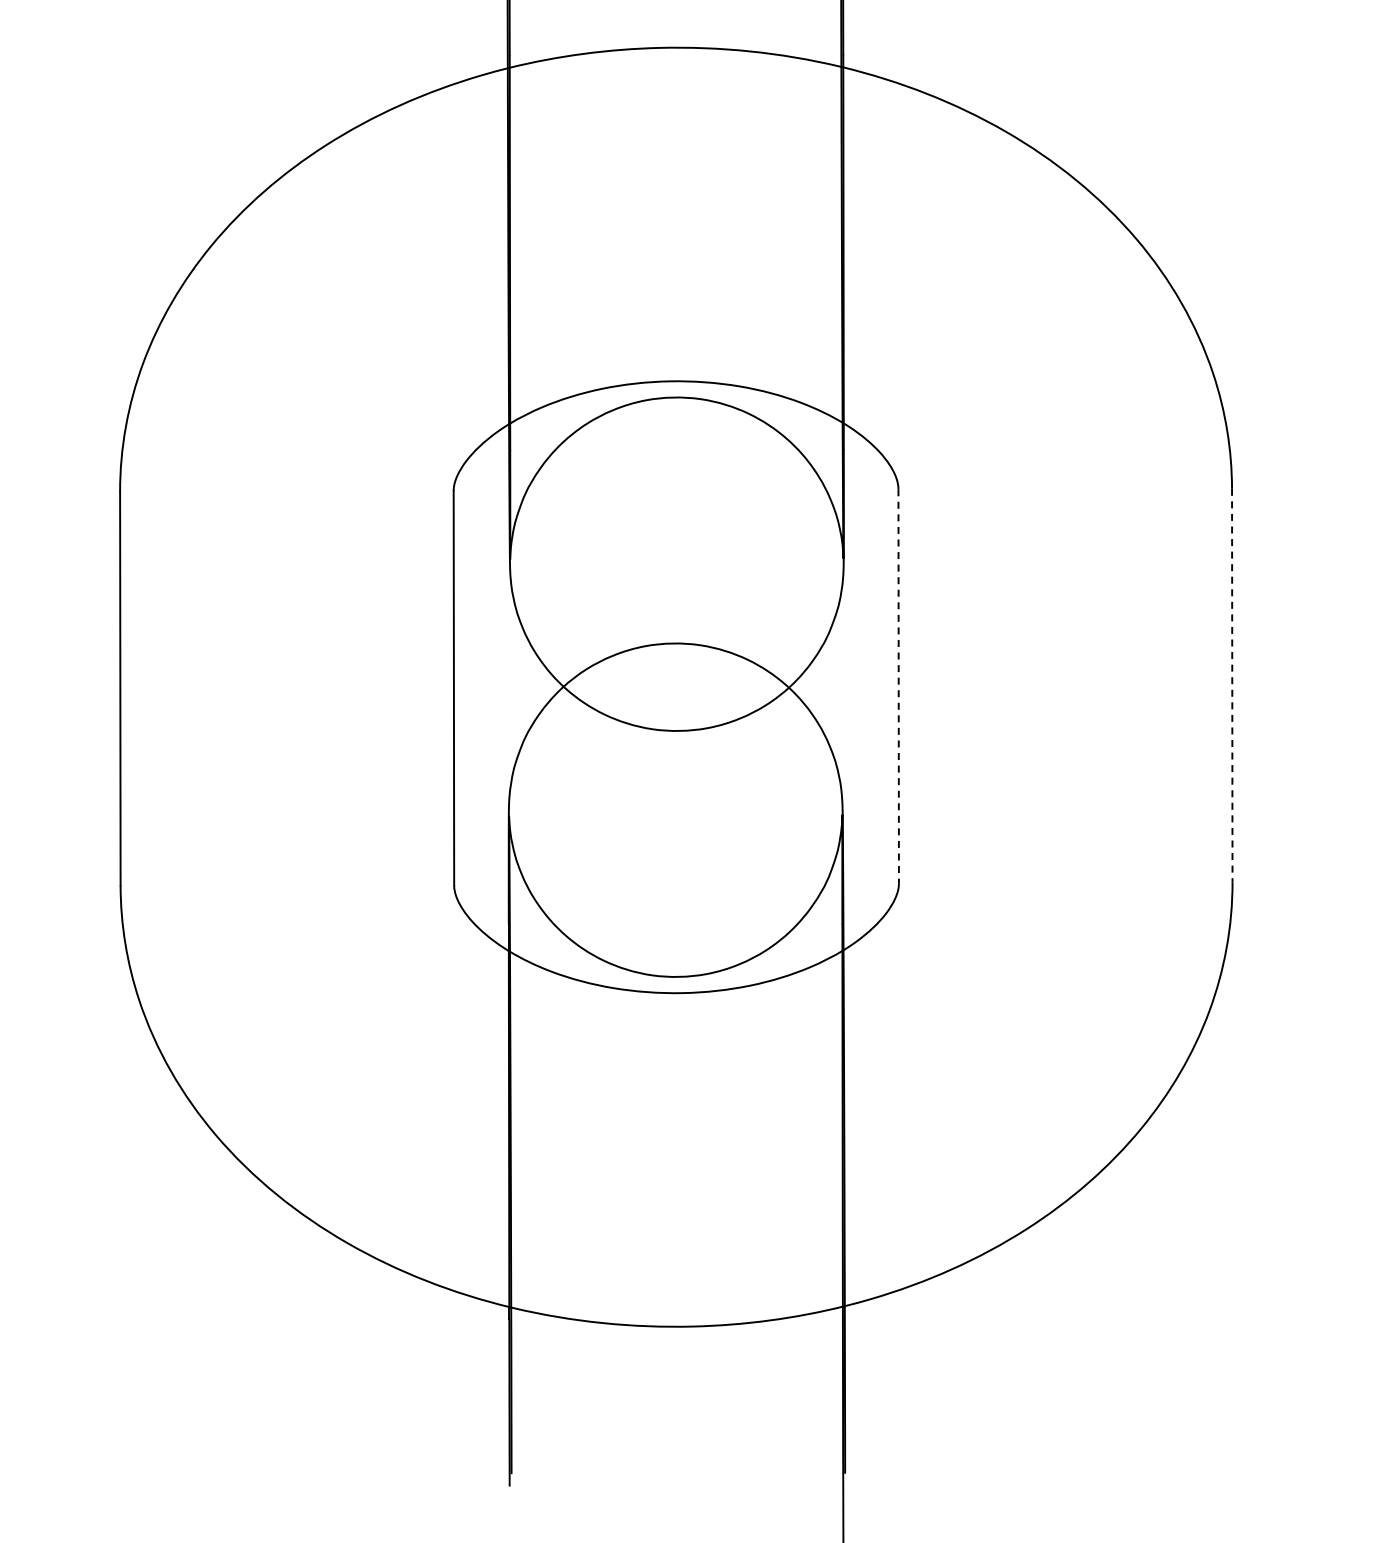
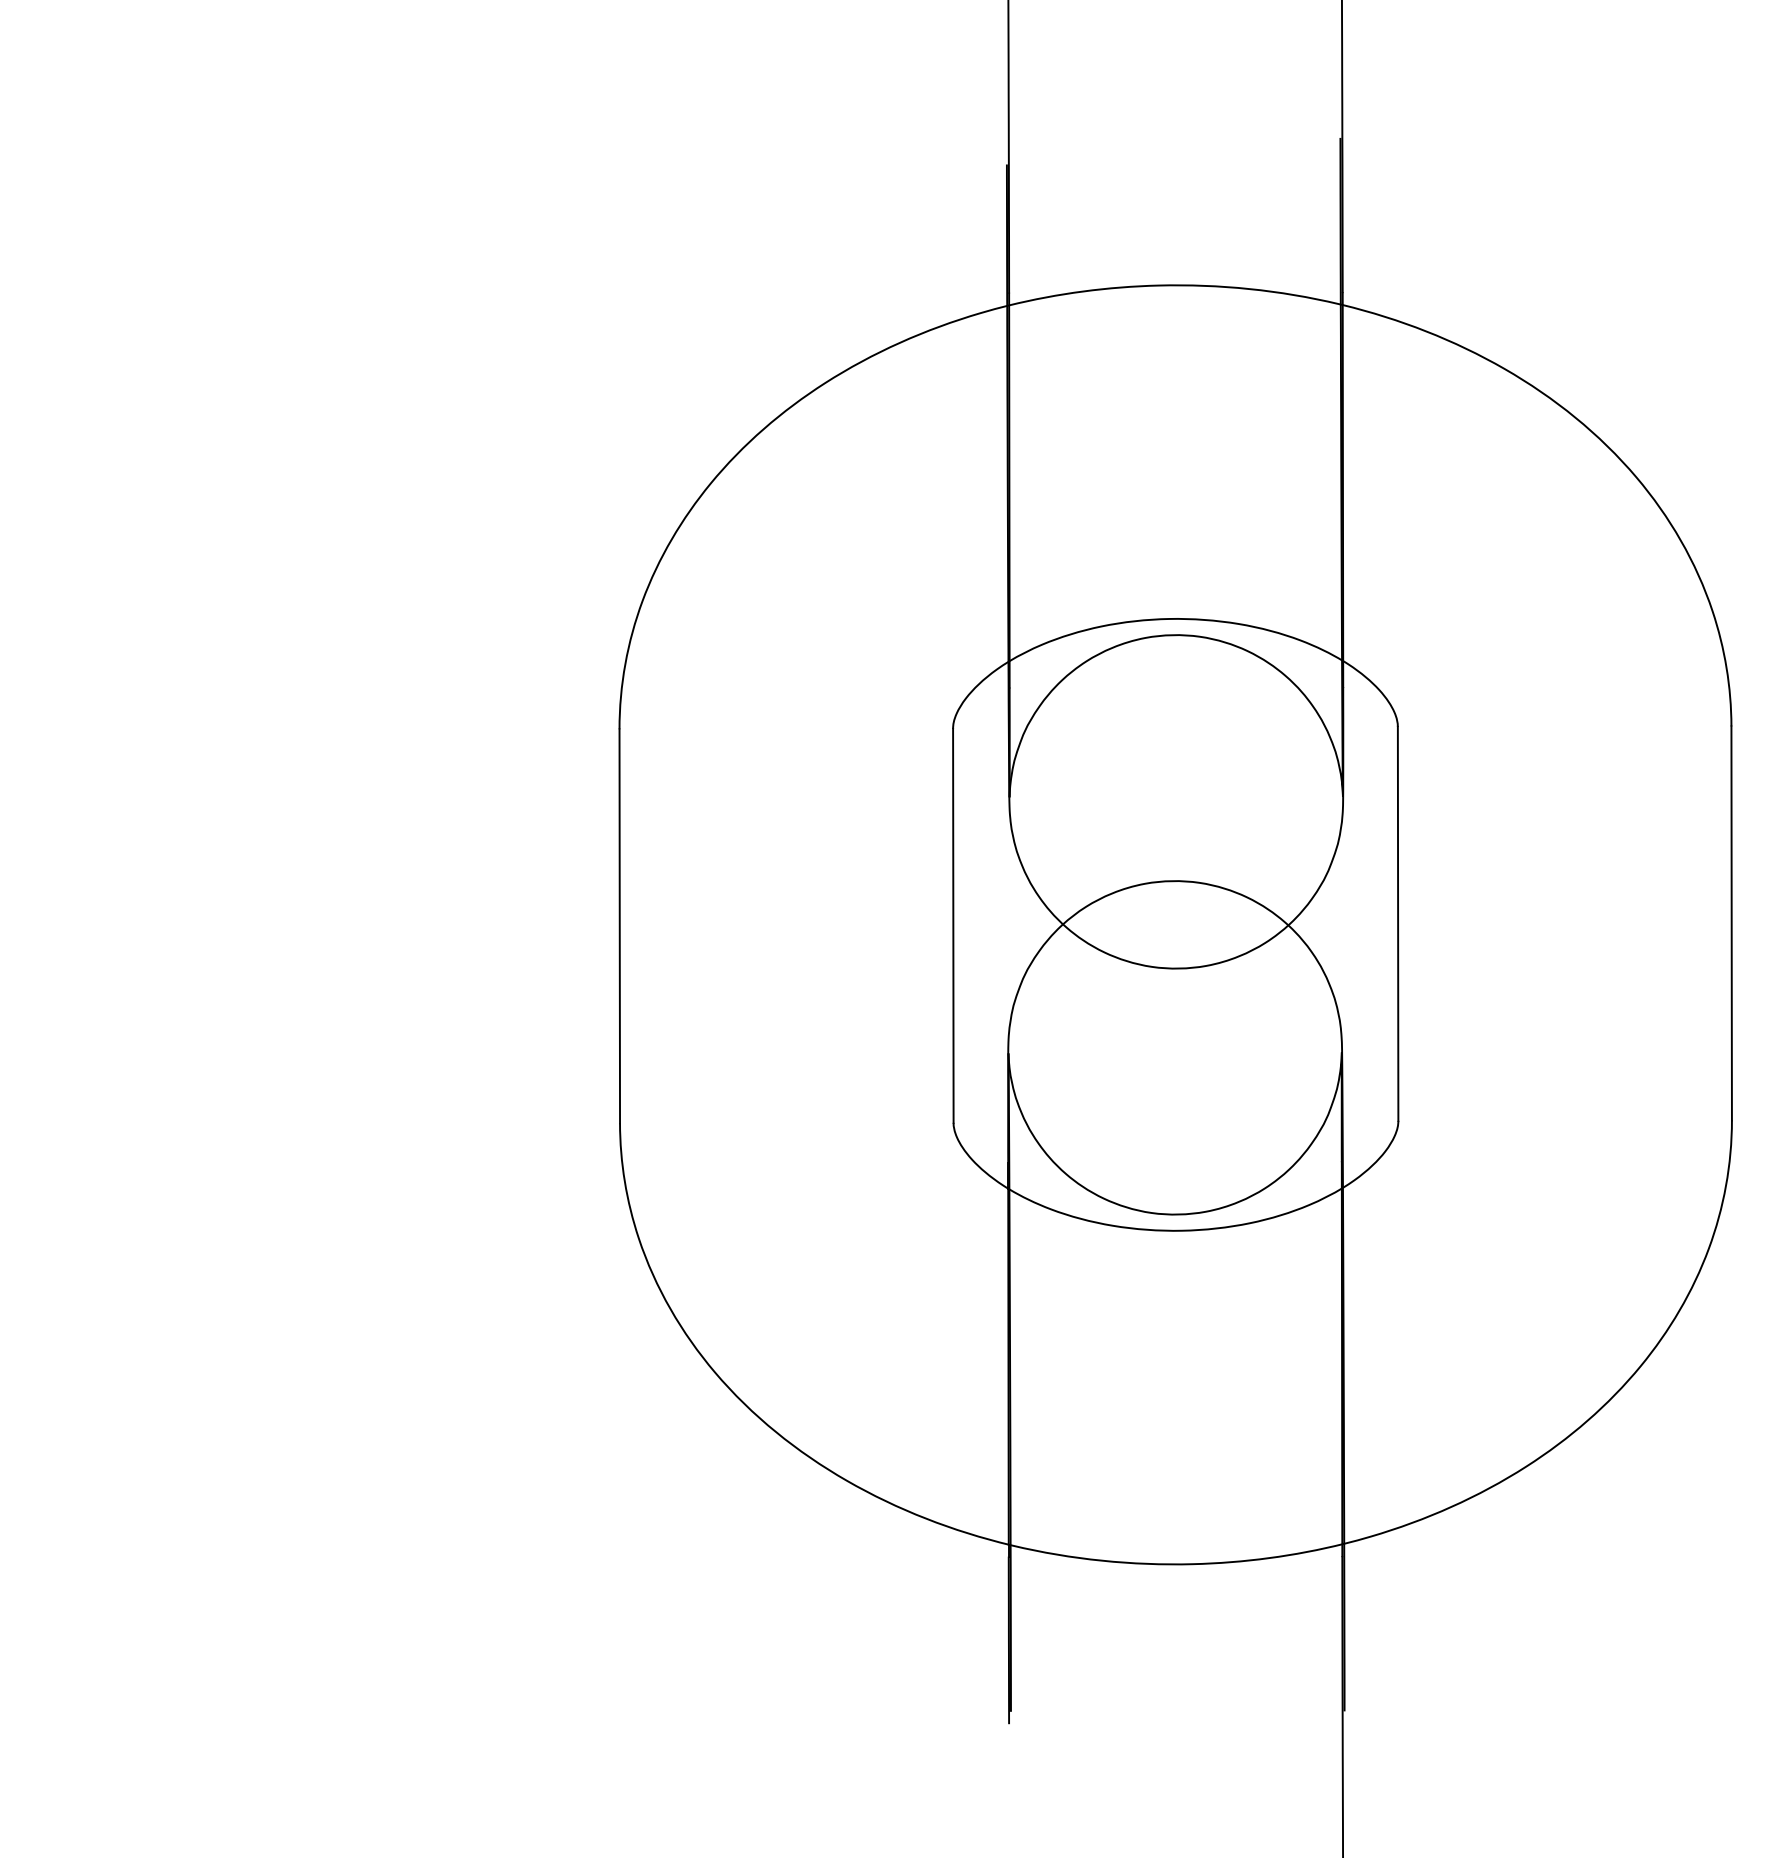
line: (899, 685) -> (1398, 923), dashed -> solid
line: (1232, 685) -> (1731, 923), dashed -> solid

